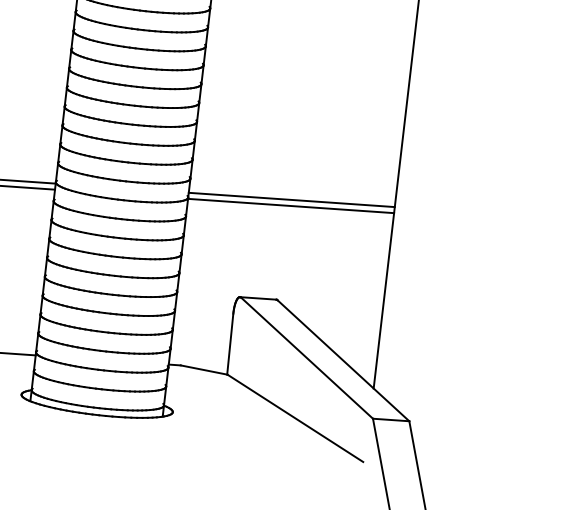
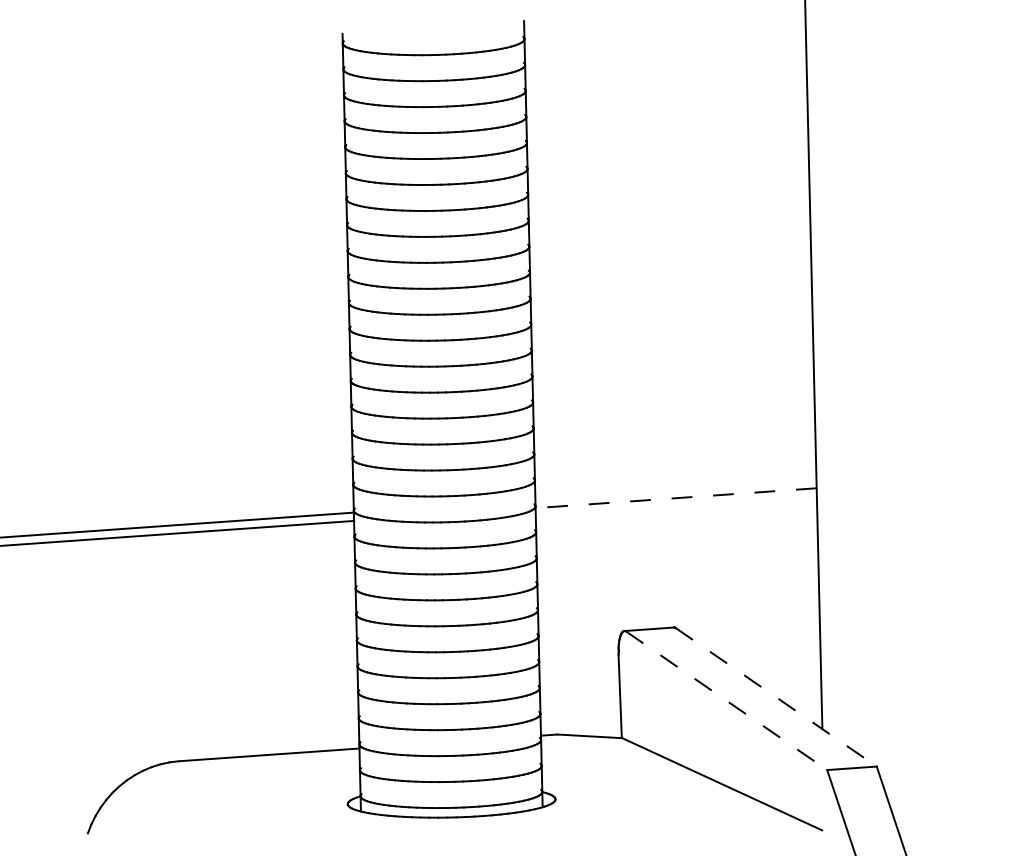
line: (291, 199) -> (675, 489), removed
line: (291, 206) -> (676, 498), solid -> dashed
line: (307, 358) -> (727, 701), solid -> dashed
line: (343, 360) -> (776, 697), solid -> dashed

